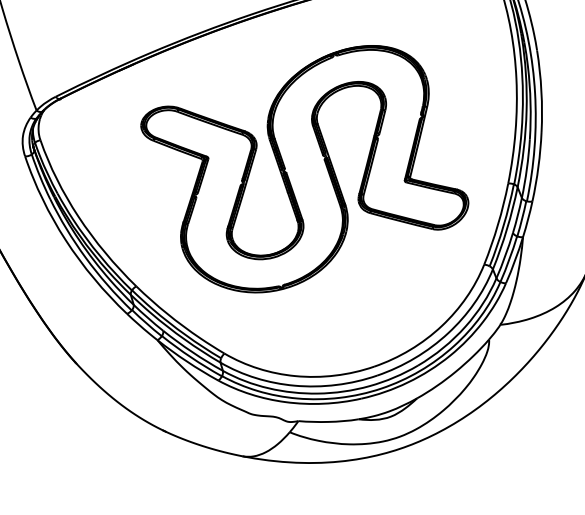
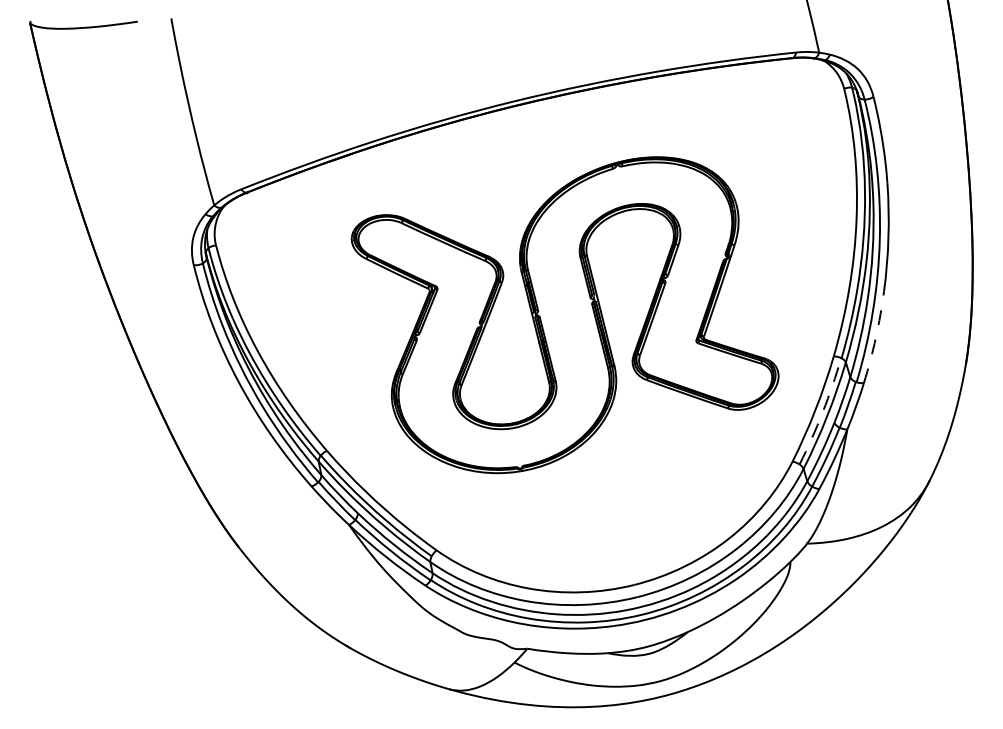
arc: (538, 166) -> (875, 337), solid -> dashed
arc: (503, 226) -> (822, 412), solid -> dashed

